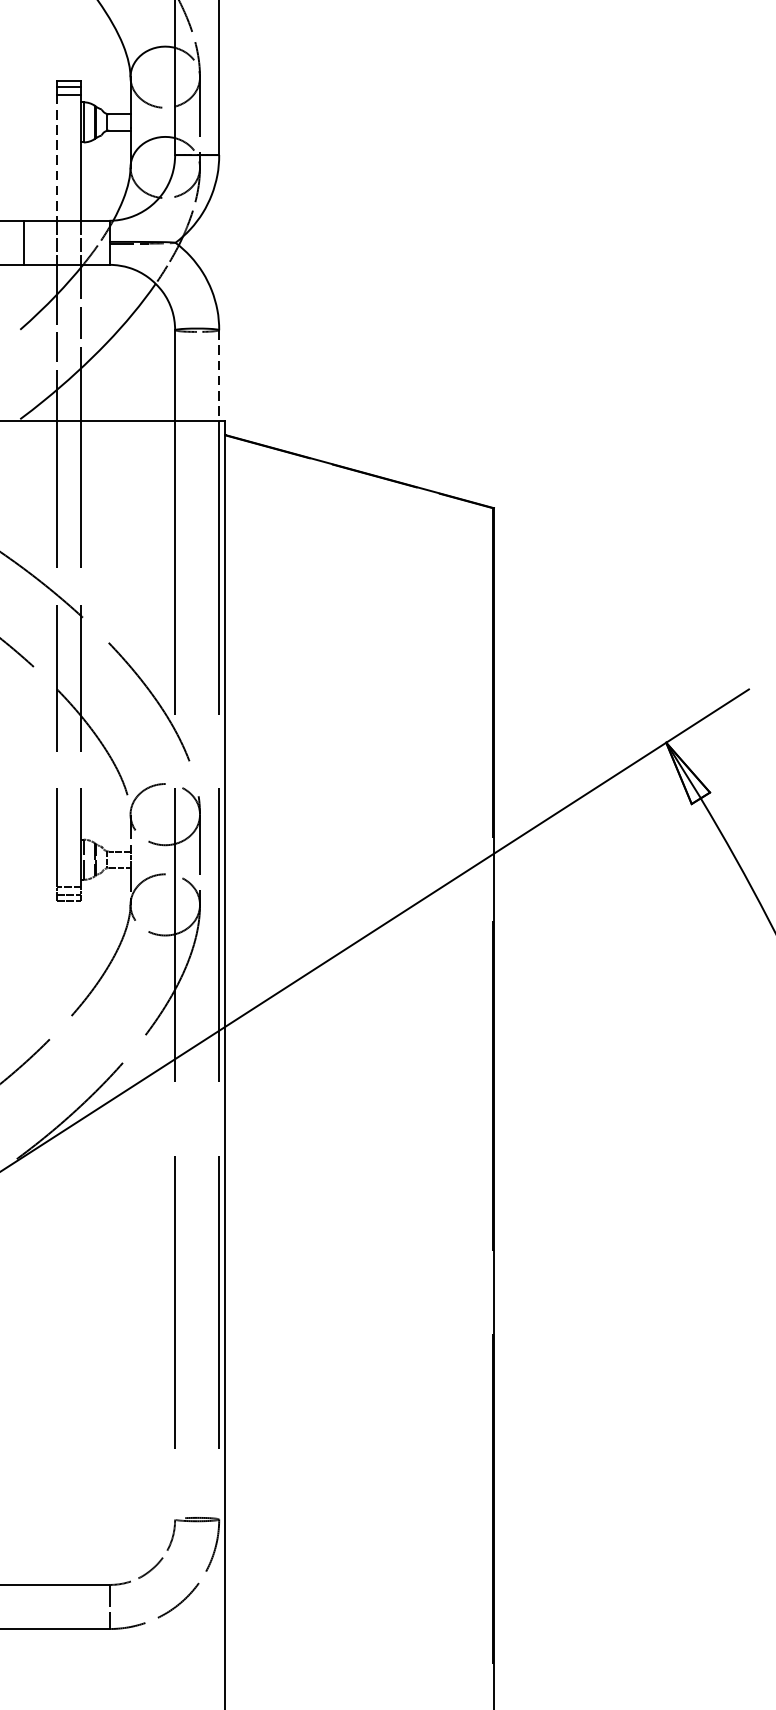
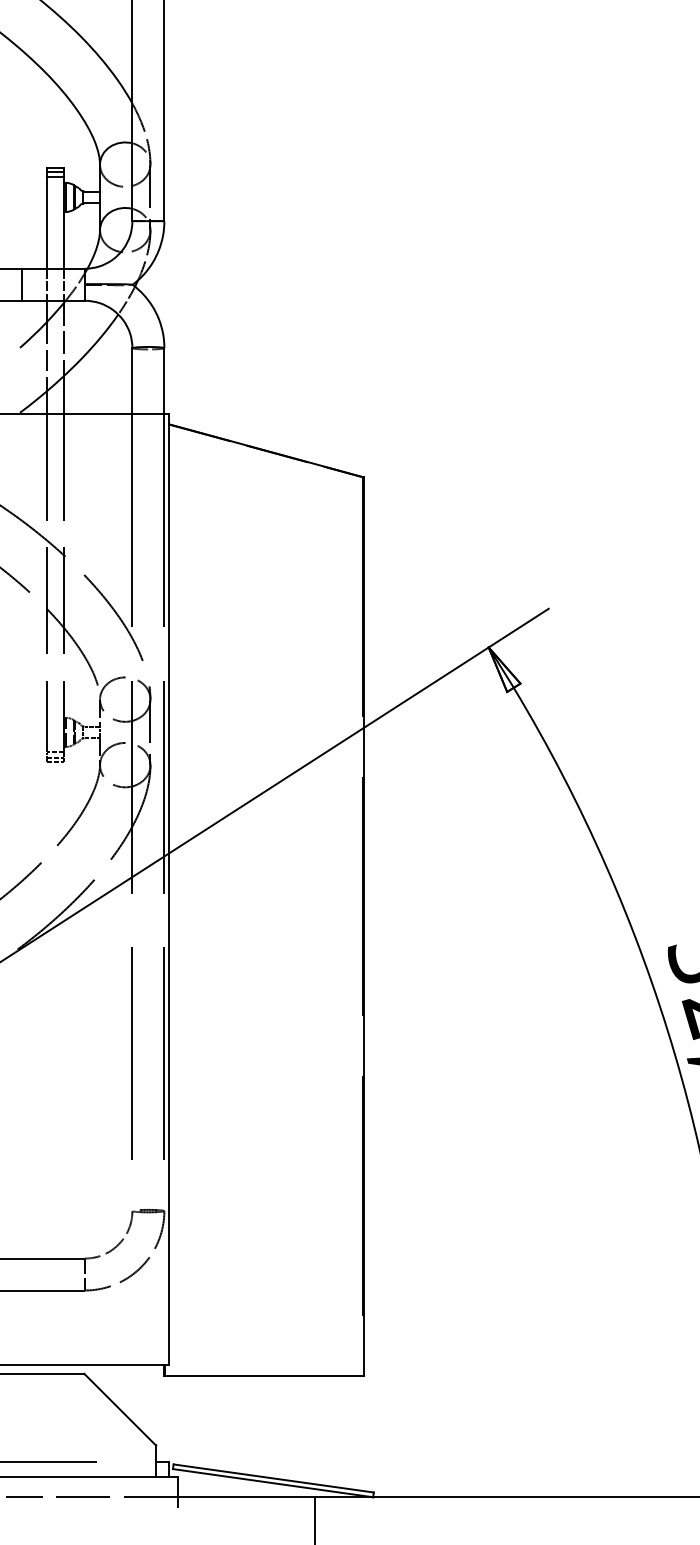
line: (56, 158) -> (46, 223), dashed -> solid
line: (219, 376) -> (164, 381), dashed -> solid

